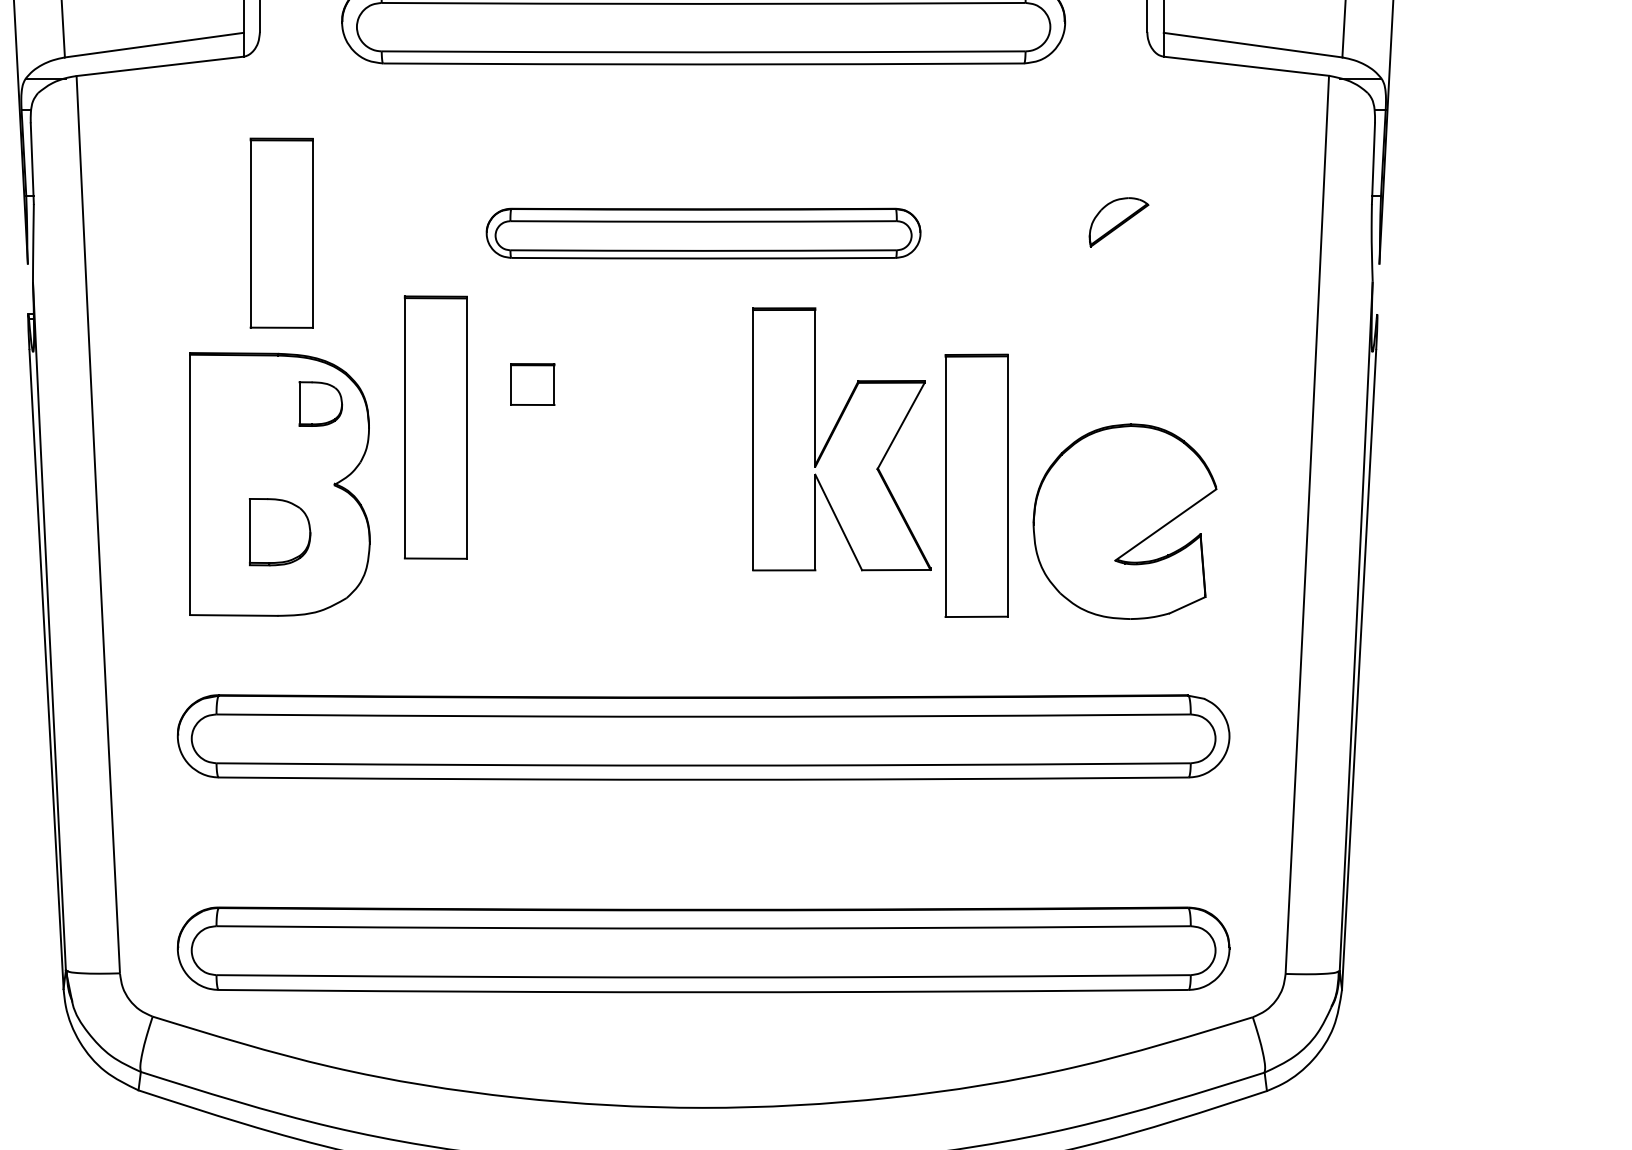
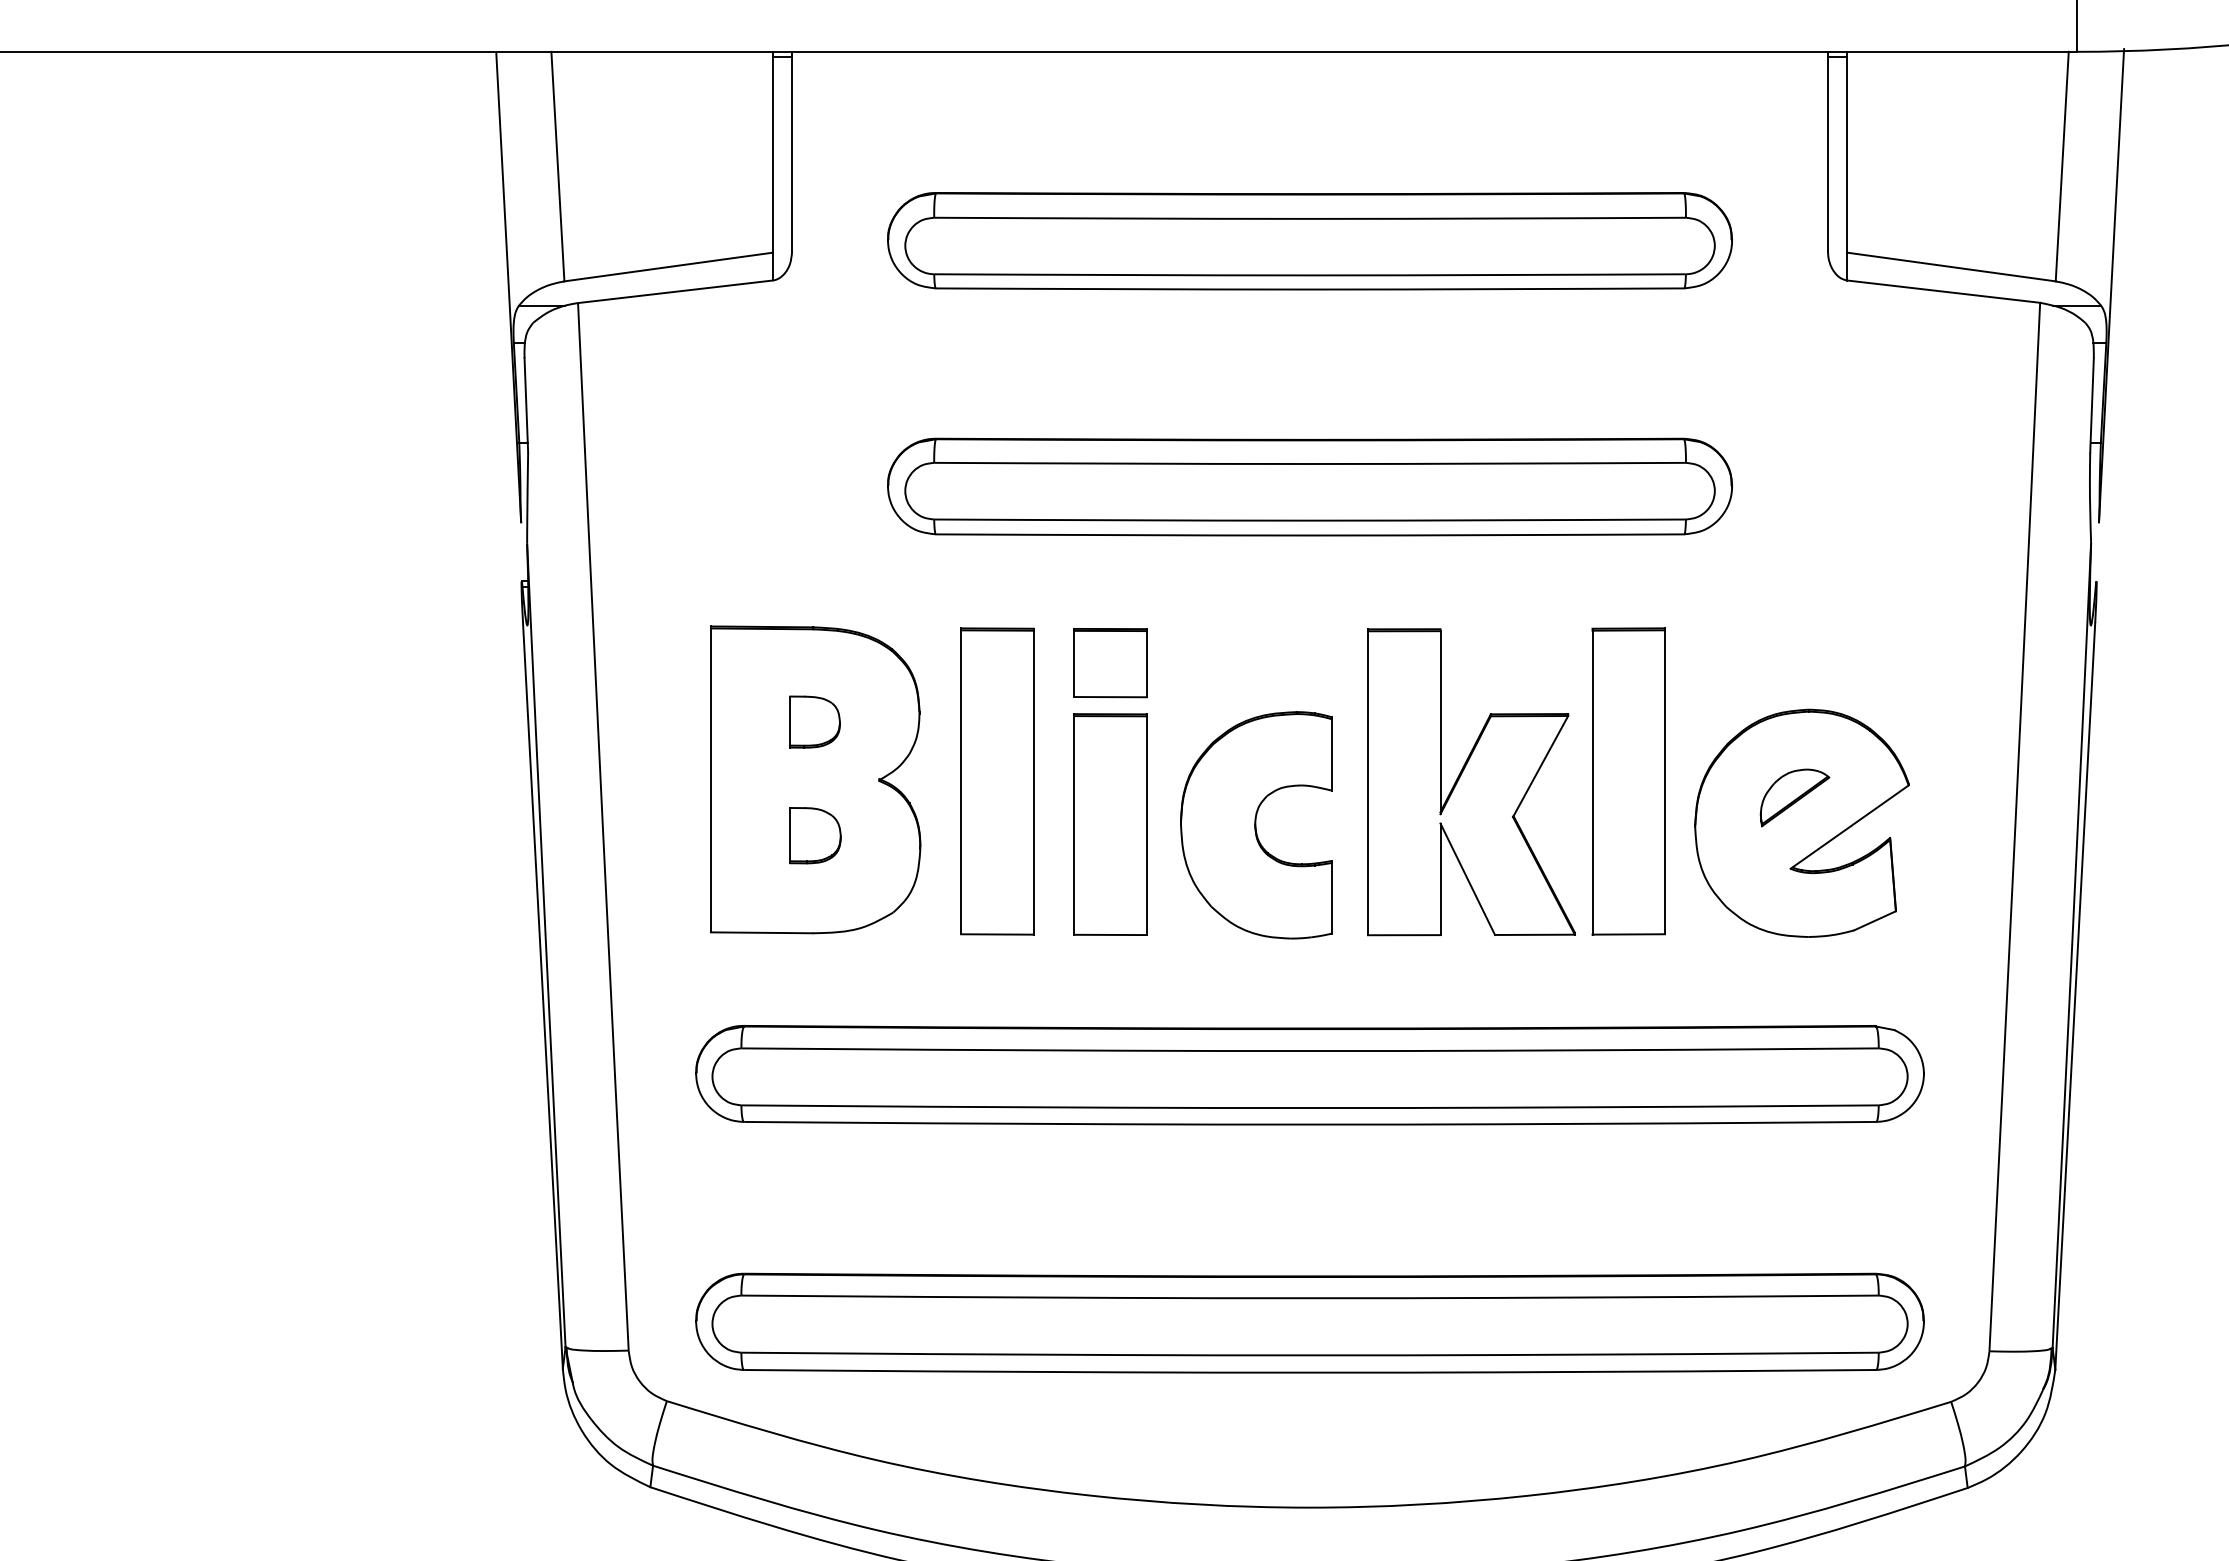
part: (1118, 222) -> (1794, 797), moved
part: (281, 233) -> (1110, 824), moved
part: (703, 233) -> (1309, 486), size x1.67
part: (532, 384) -> (1110, 663), size x1.43
part: (320, 403) -> (814, 721), moved
part: (435, 427) -> (997, 781), moved
part: (841, 439) -> (1471, 782), moved
part: (657, 523) -> (1256, 825), added
part: (279, 532) -> (815, 835), size x0.71

